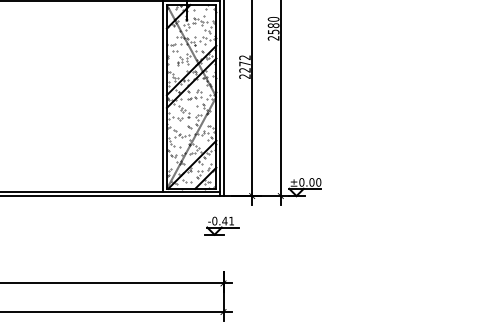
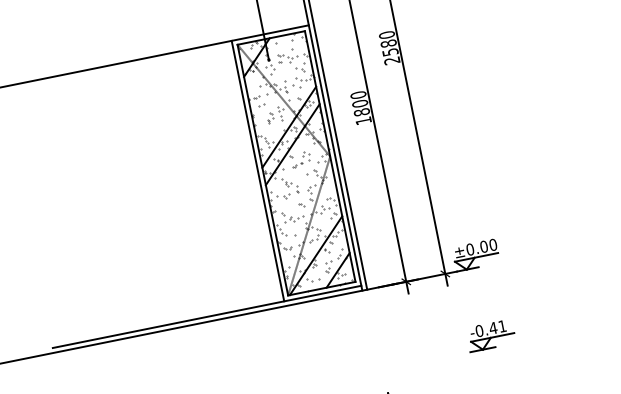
text: (244, 66) -> (360, 107), 2272 -> 1800
part: (221, 225) -> (489, 335), moved

